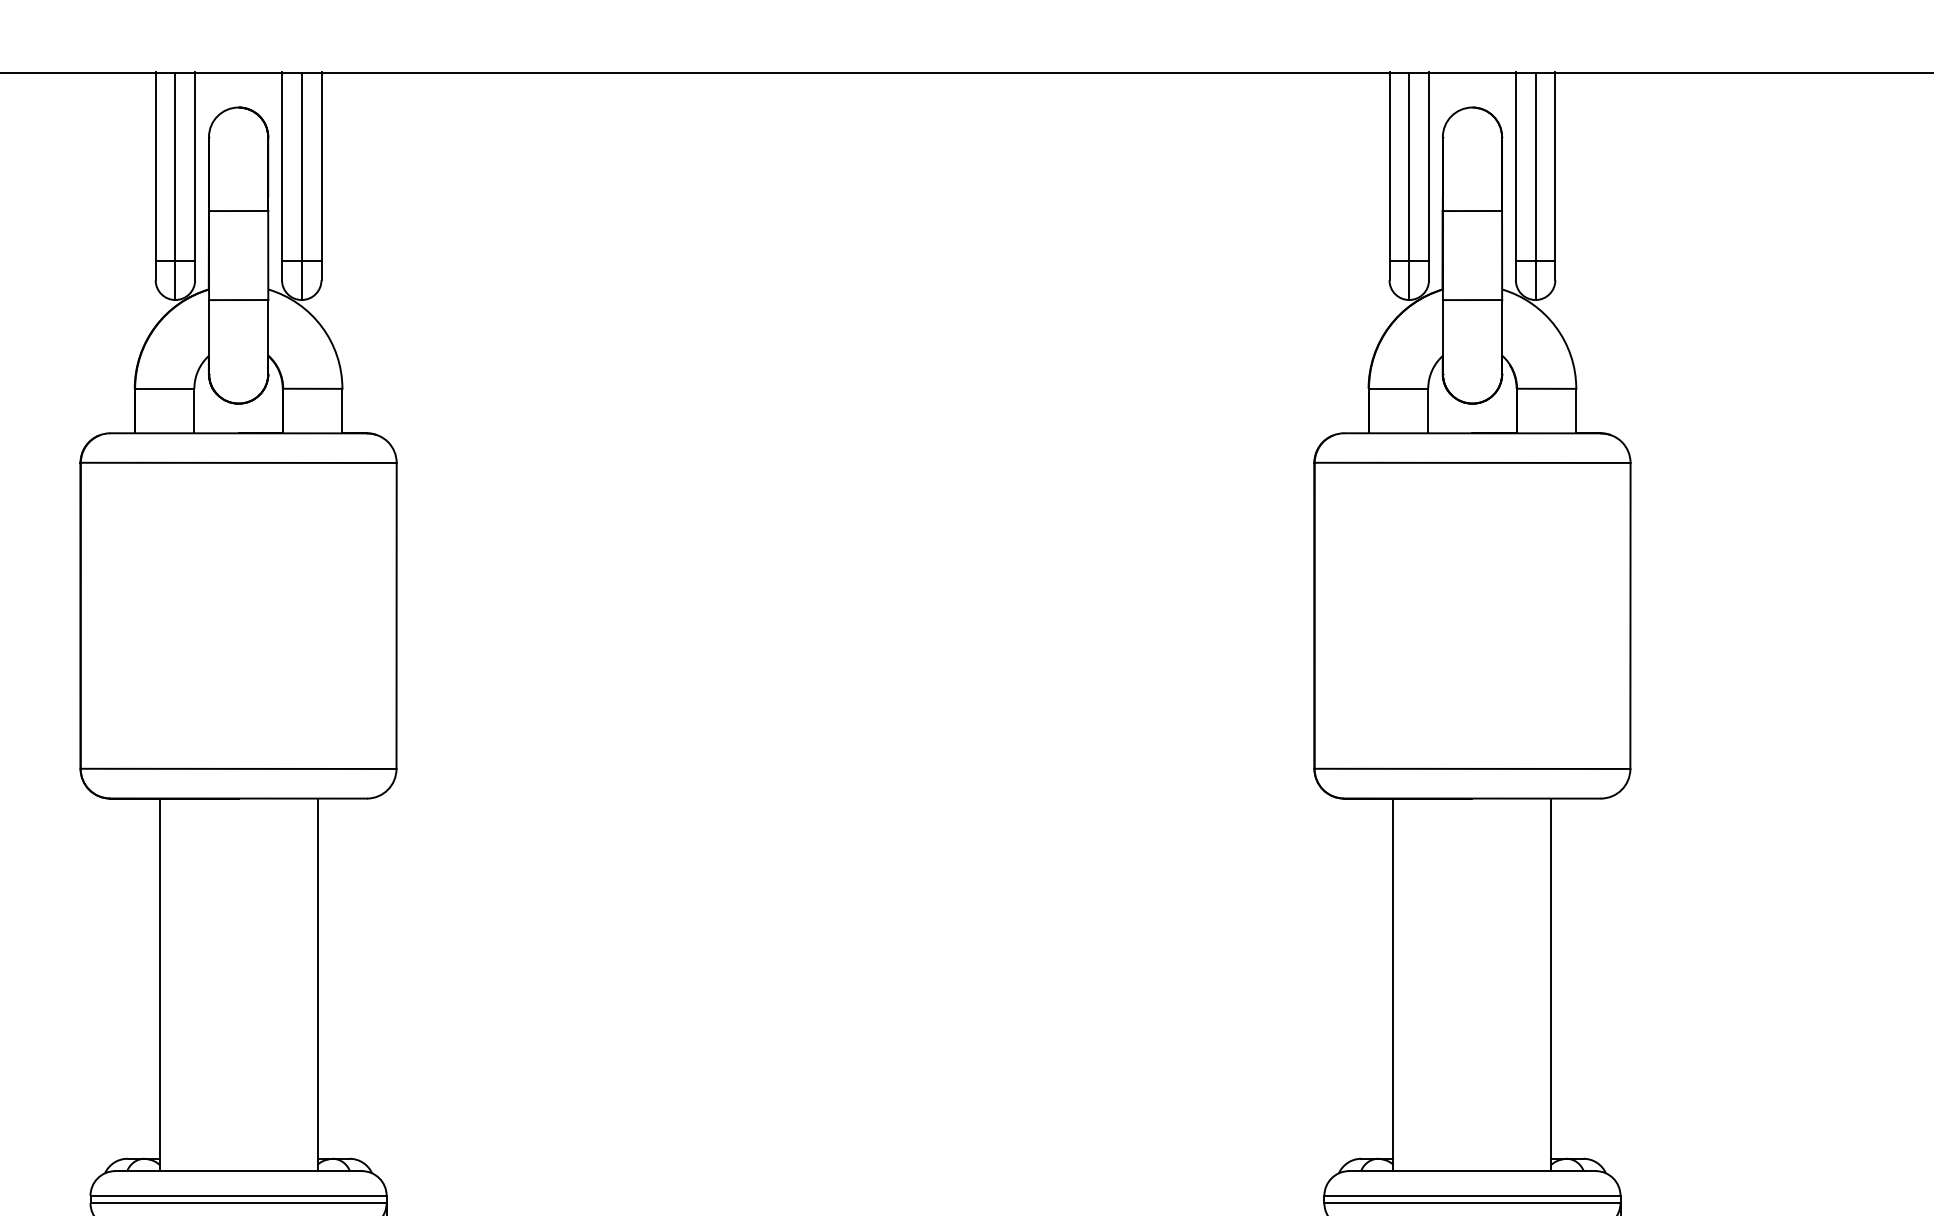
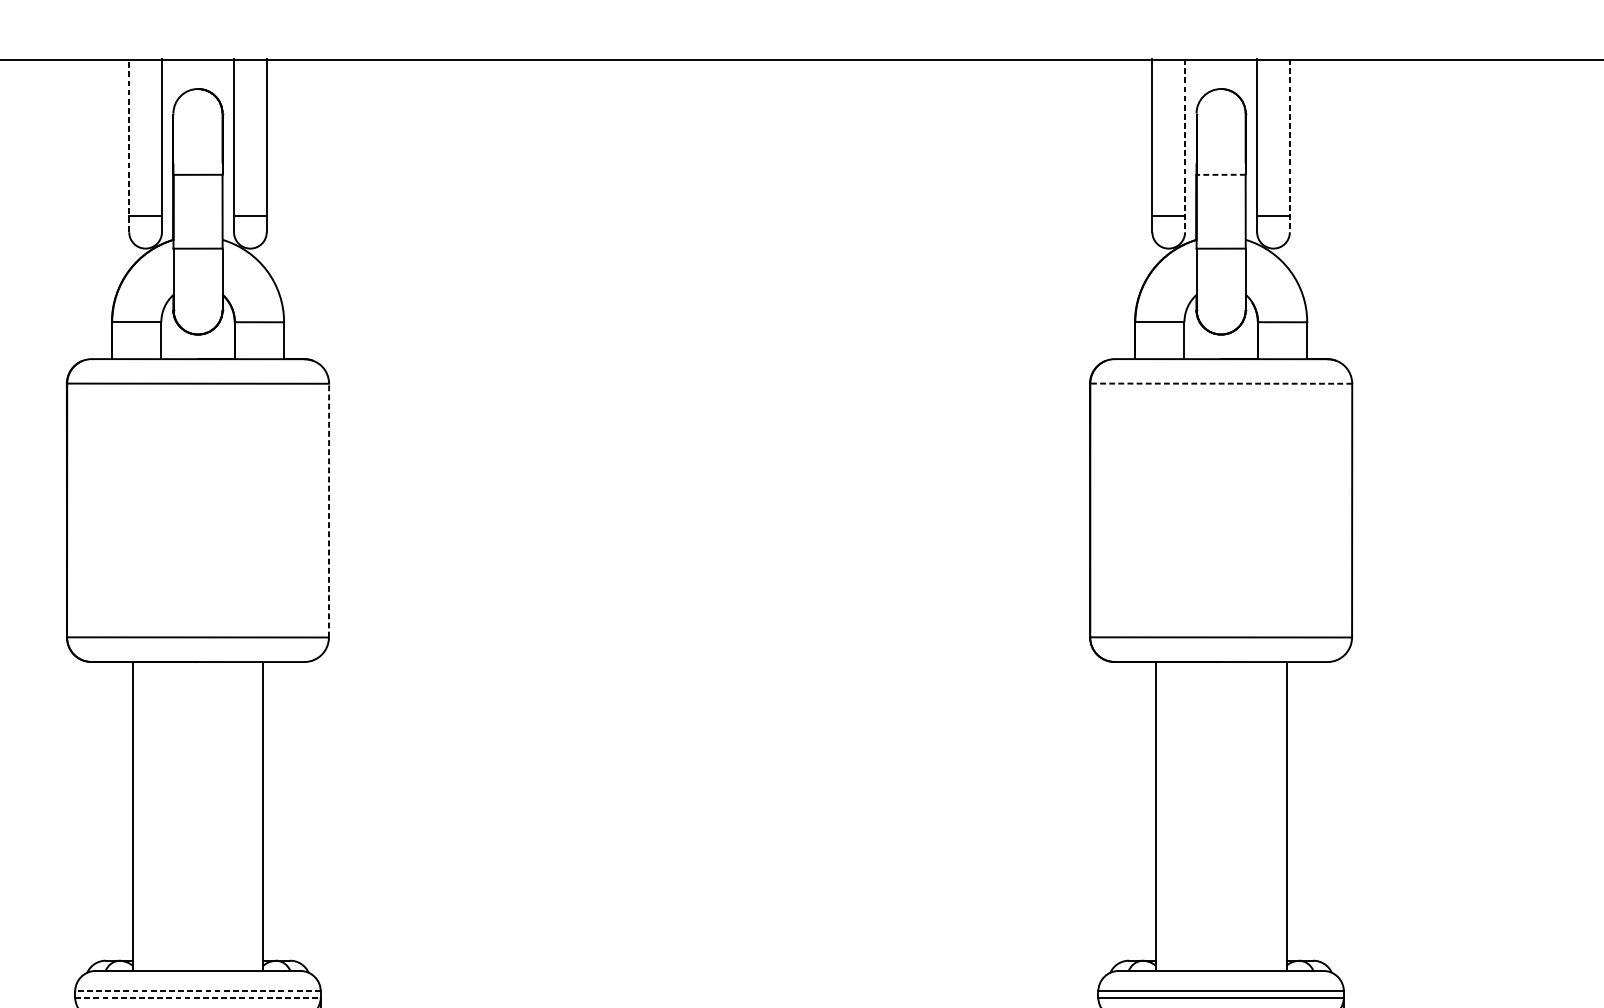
line: (155, 175) -> (129, 145), solid -> dashed
line: (1429, 176) -> (1185, 146), solid -> dashed
line: (1555, 176) -> (1289, 146), solid -> dashed
line: (175, 186) -> (145, 154), removed
line: (301, 186) -> (250, 154), removed
line: (1409, 186) -> (1168, 154), removed
line: (1535, 186) -> (1273, 154), removed
line: (1472, 211) -> (1221, 175), solid -> dashed
line: (1472, 462) -> (1221, 383), solid -> dashed
line: (396, 615) -> (328, 510), solid -> dashed
line: (238, 1195) -> (197, 991), solid -> dashed
line: (239, 1203) -> (198, 997), solid -> dashed

